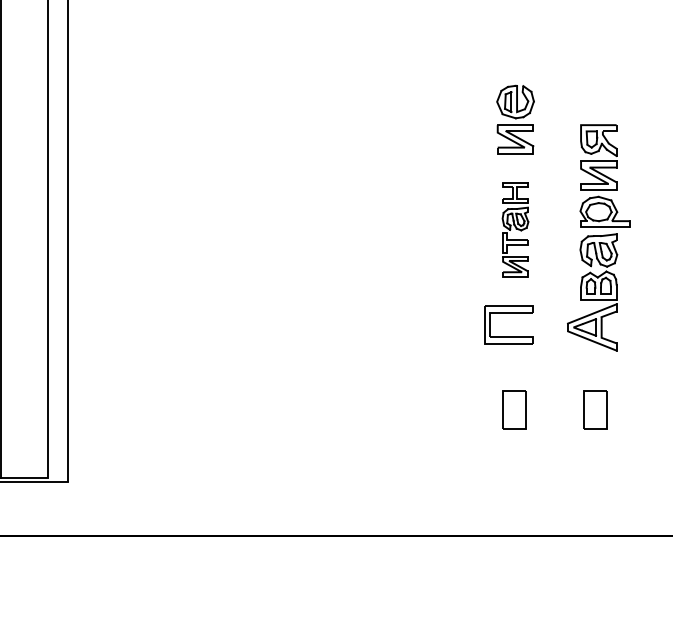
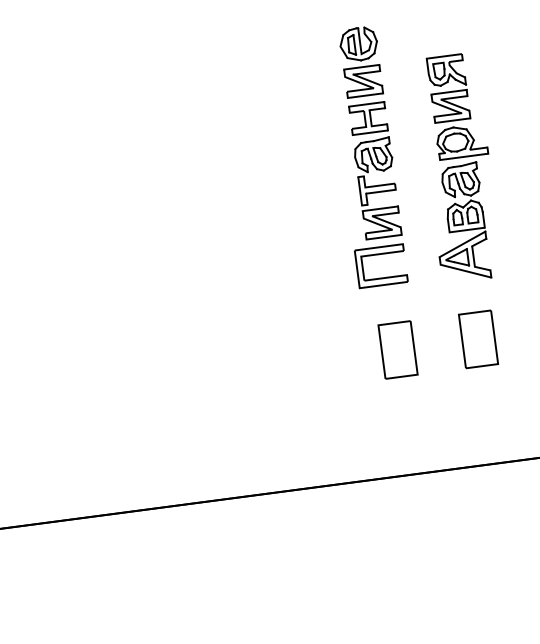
part: (515, 229) -> (375, 170), size x1.43
part: (514, 409) -> (397, 349), size x1.43
part: (595, 409) -> (478, 338), size x1.43

